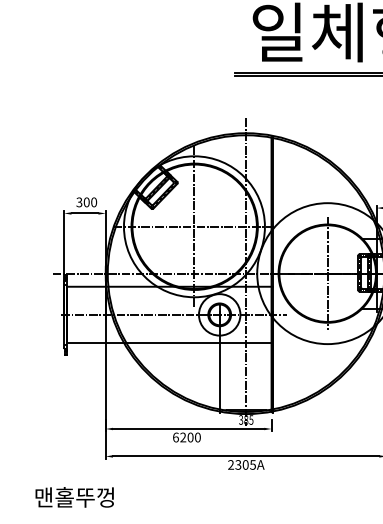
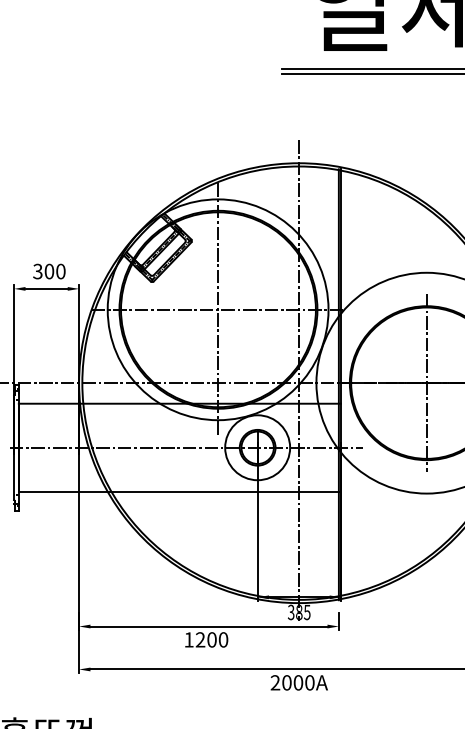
text: (175, 437) -> (188, 639), 6200 -> 1200
text: (245, 464) -> (298, 682), 2305A -> 2000A

